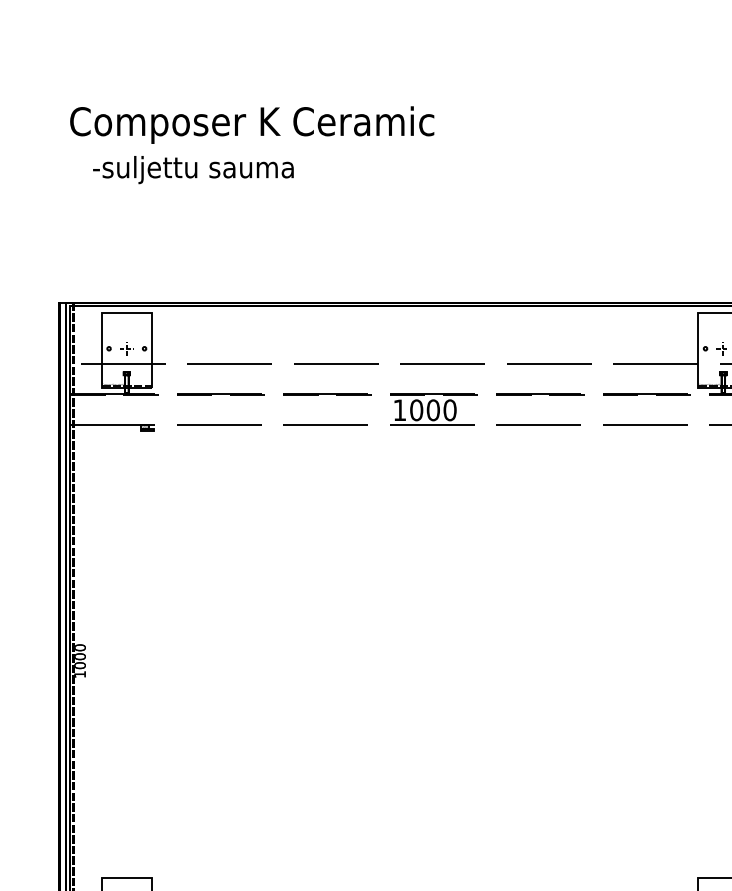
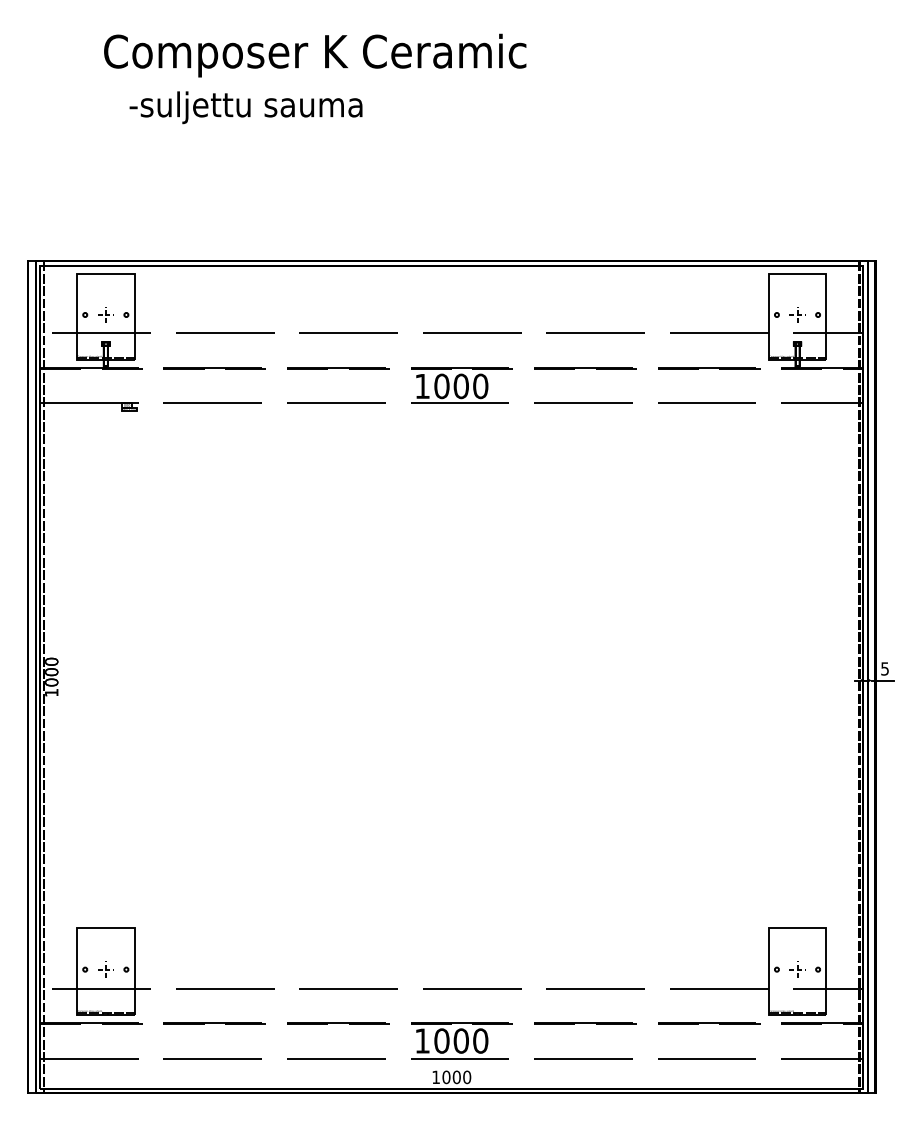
text: (252, 124) -> (315, 55), moved
text: (192, 169) -> (245, 107), moved

